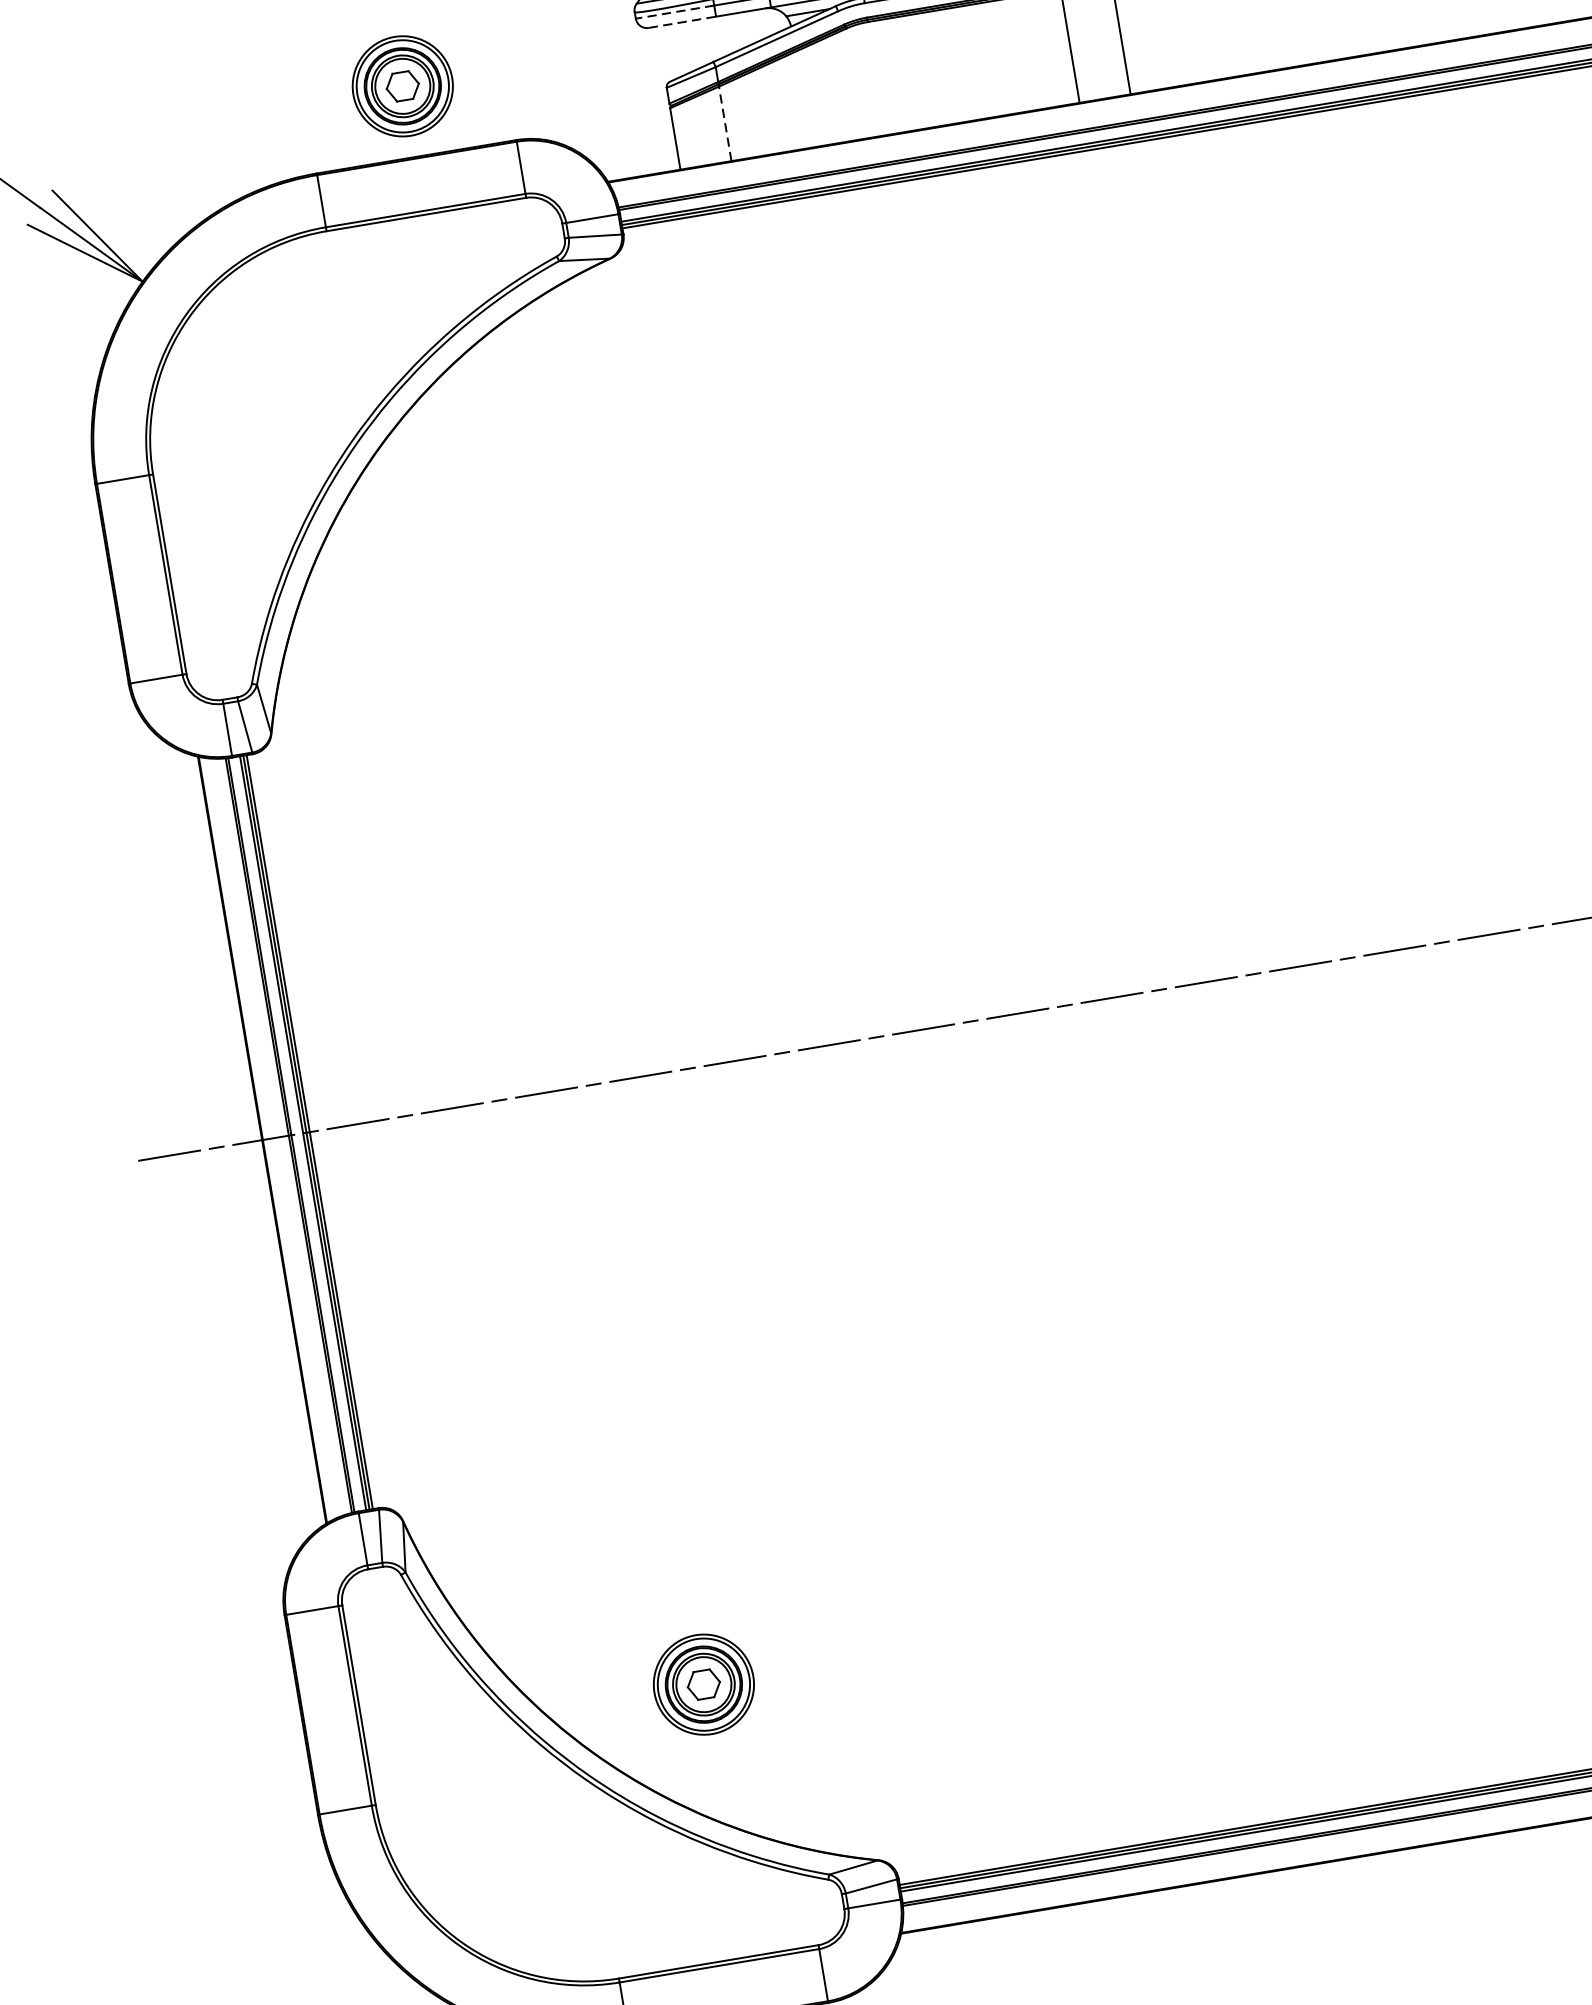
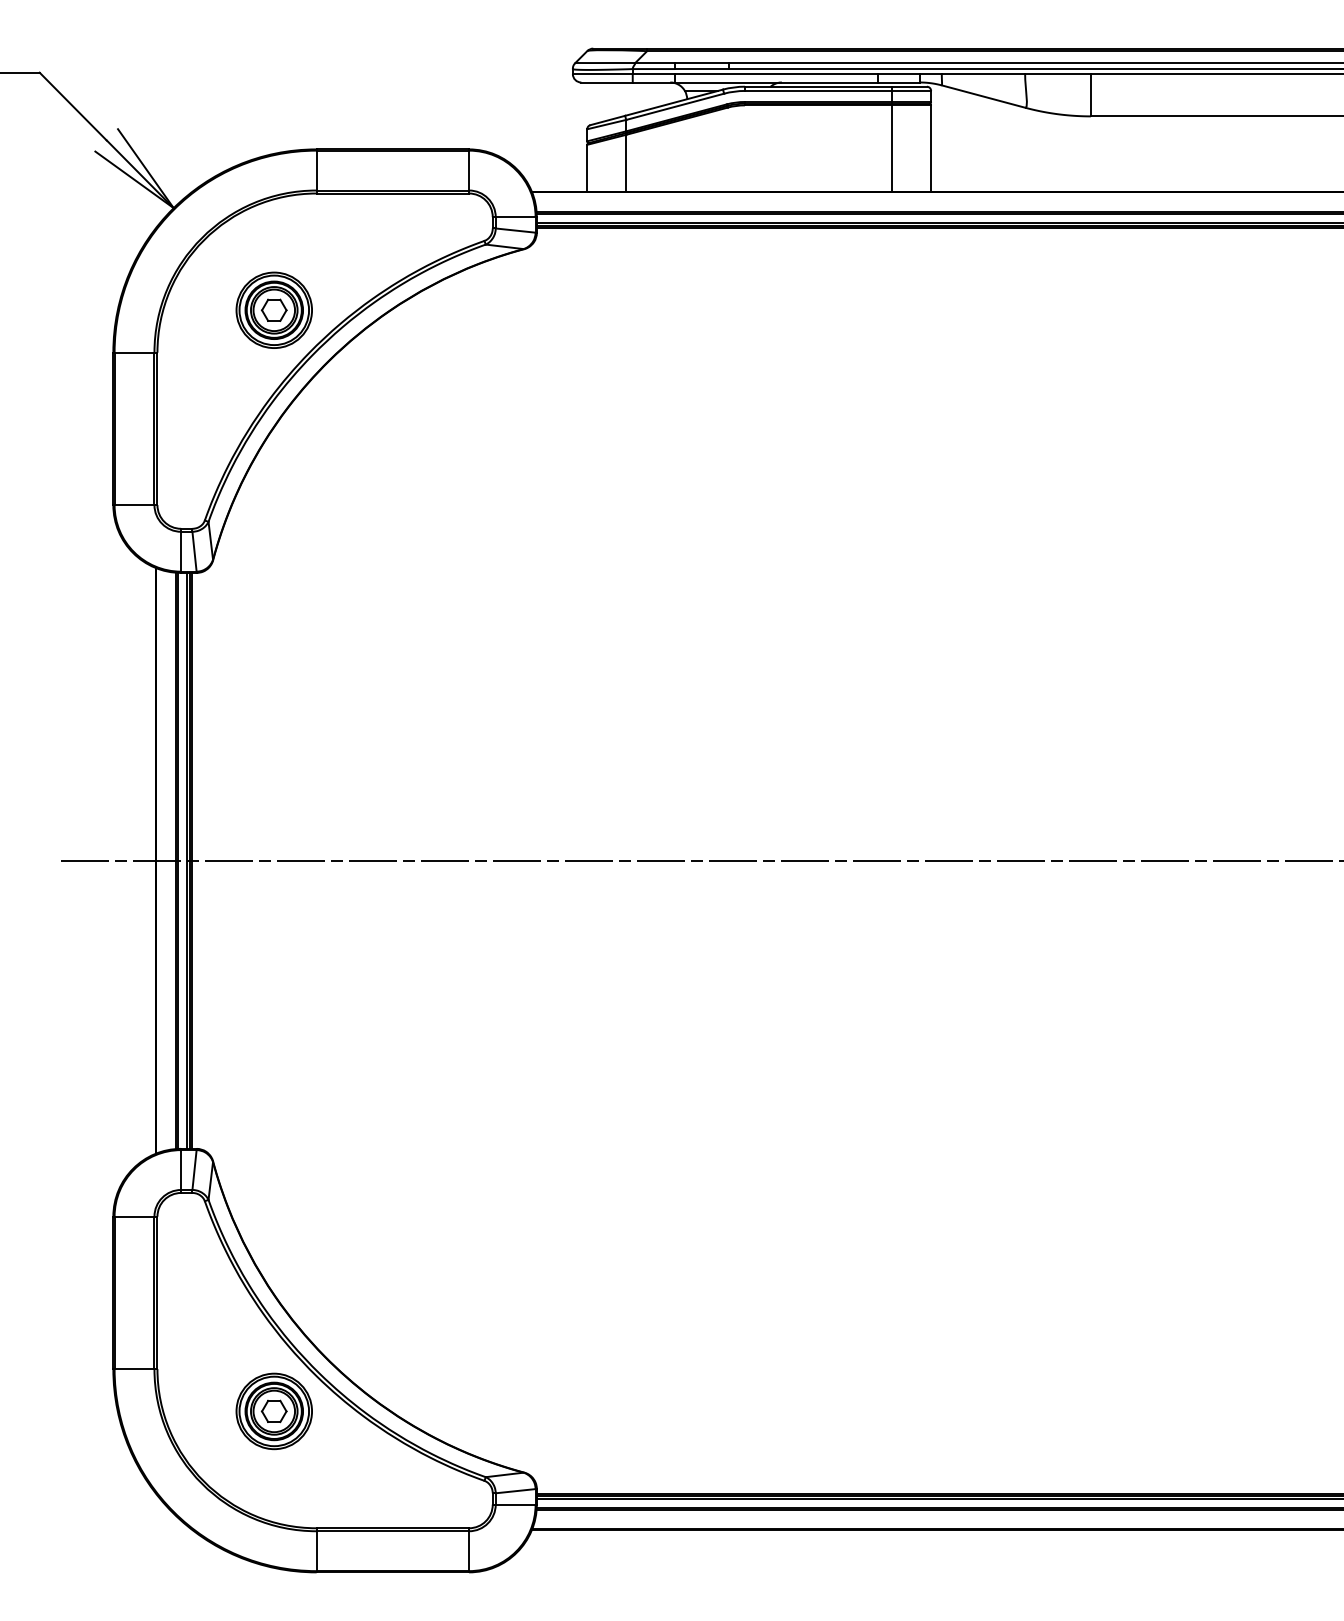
line: (674, 12) -> (602, 74), dashed -> solid
line: (683, 22) -> (607, 82), dashed -> solid
part: (401, 85) -> (273, 309), moved
line: (725, 122) -> (626, 162), dashed -> solid
part: (702, 1684) -> (273, 1411), moved

